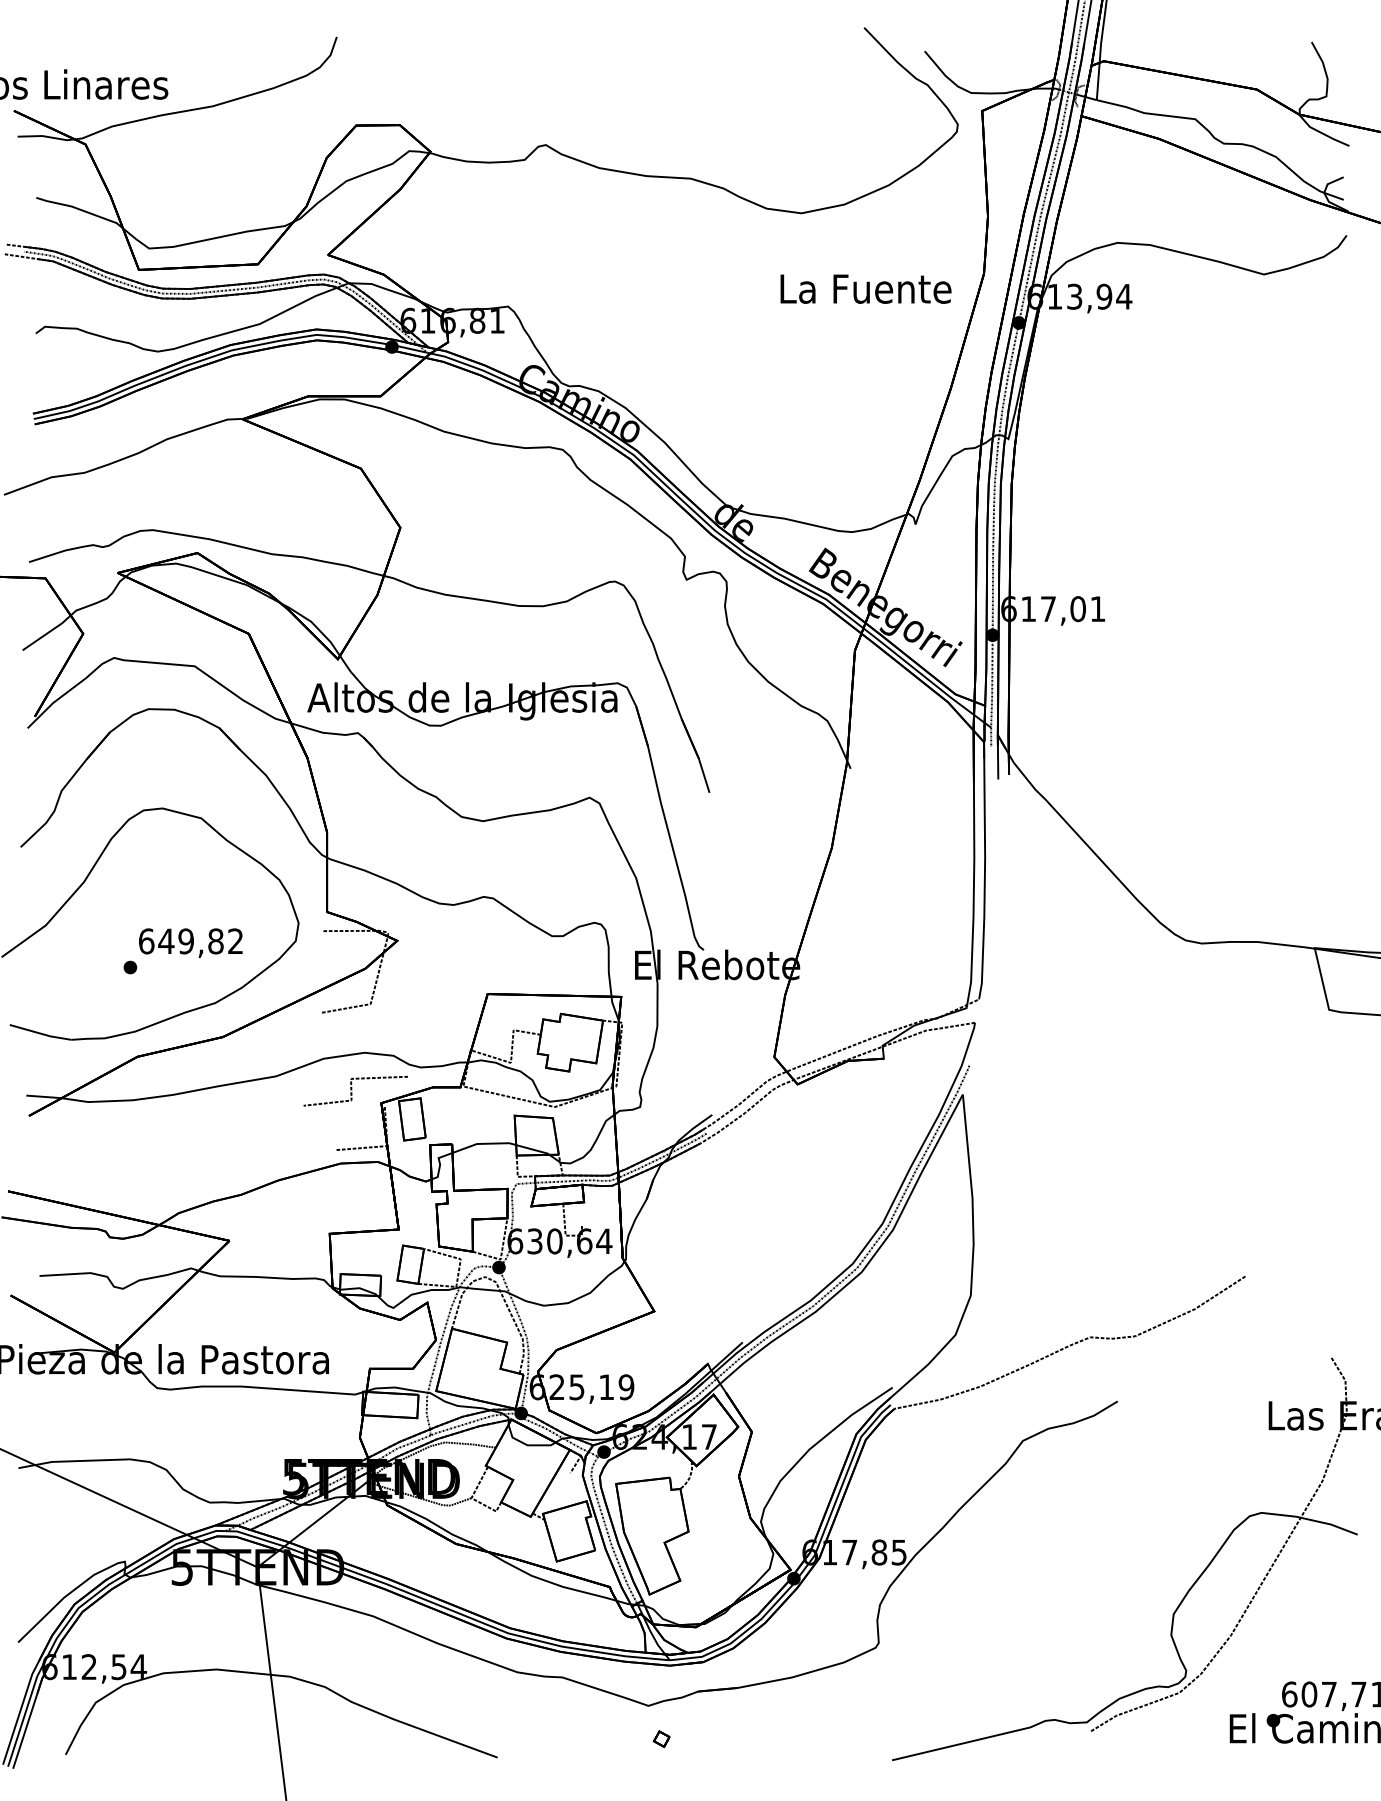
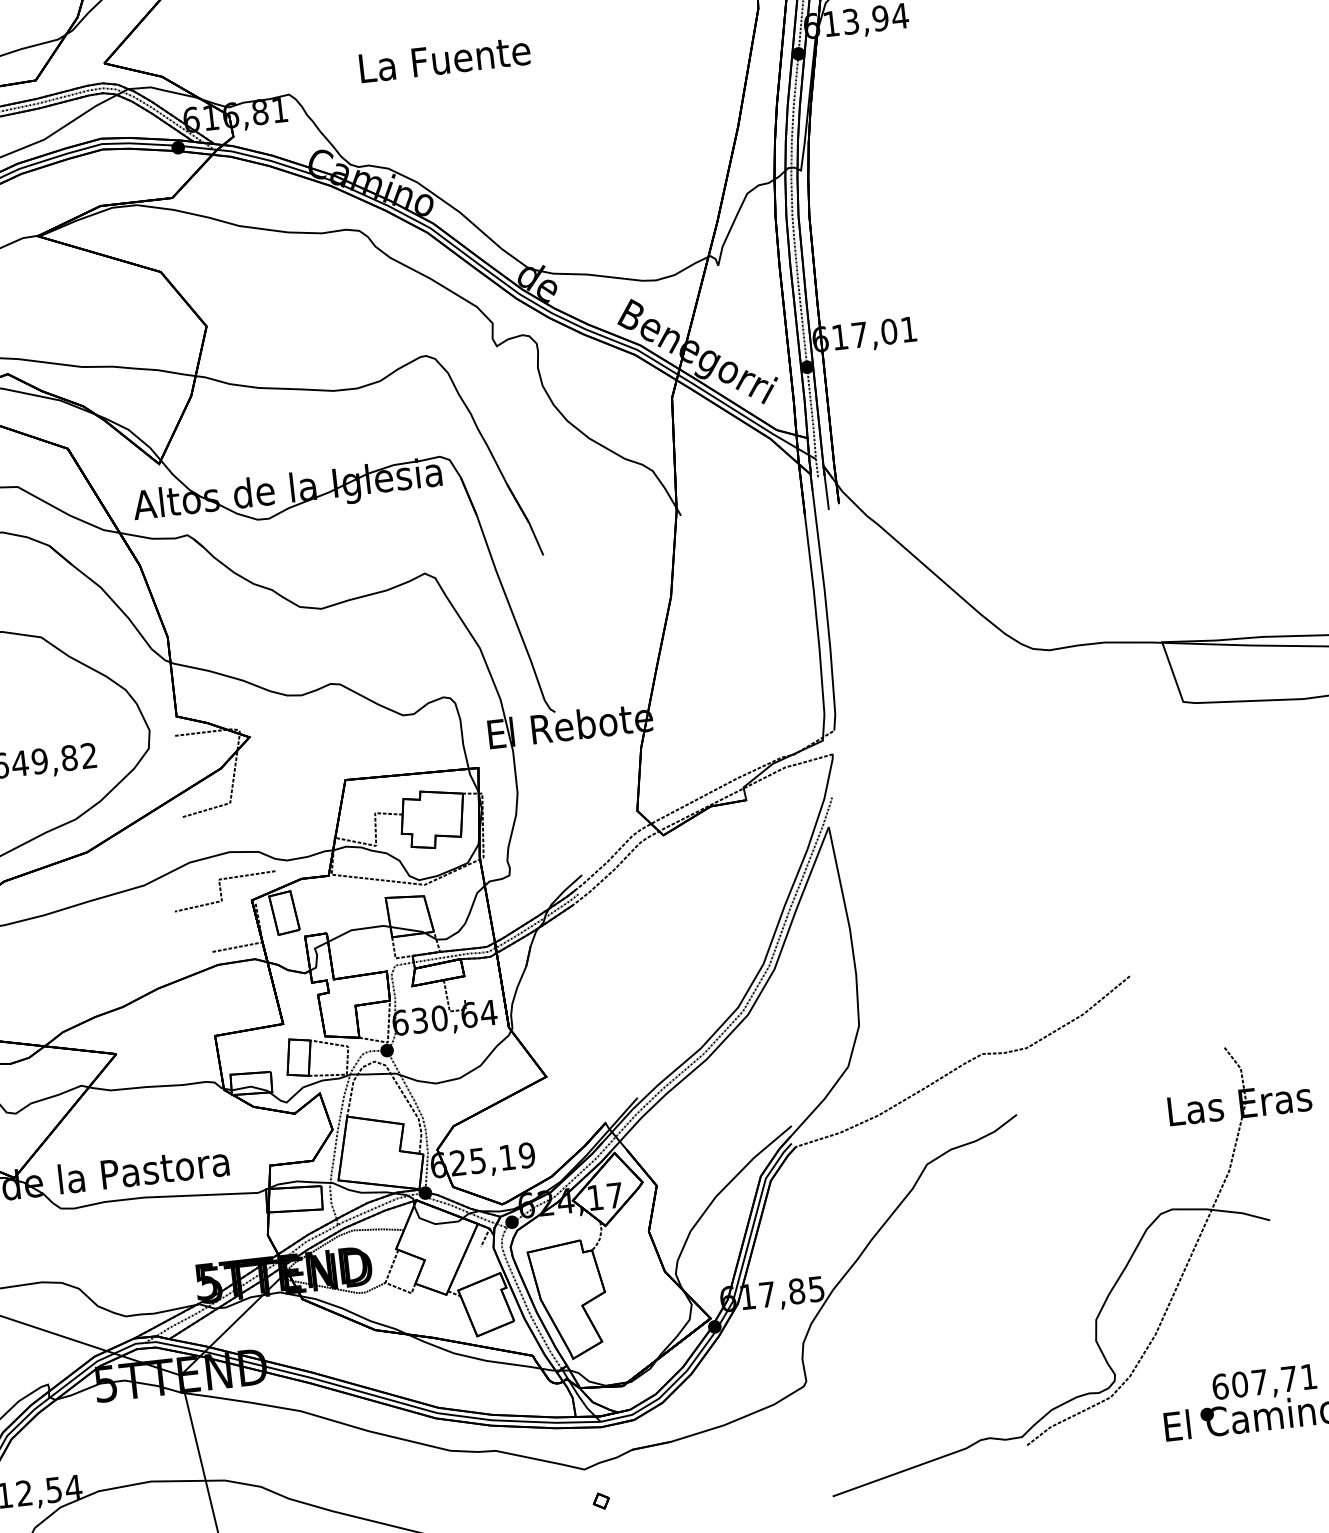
text: (865, 288) -> (444, 58), moved

